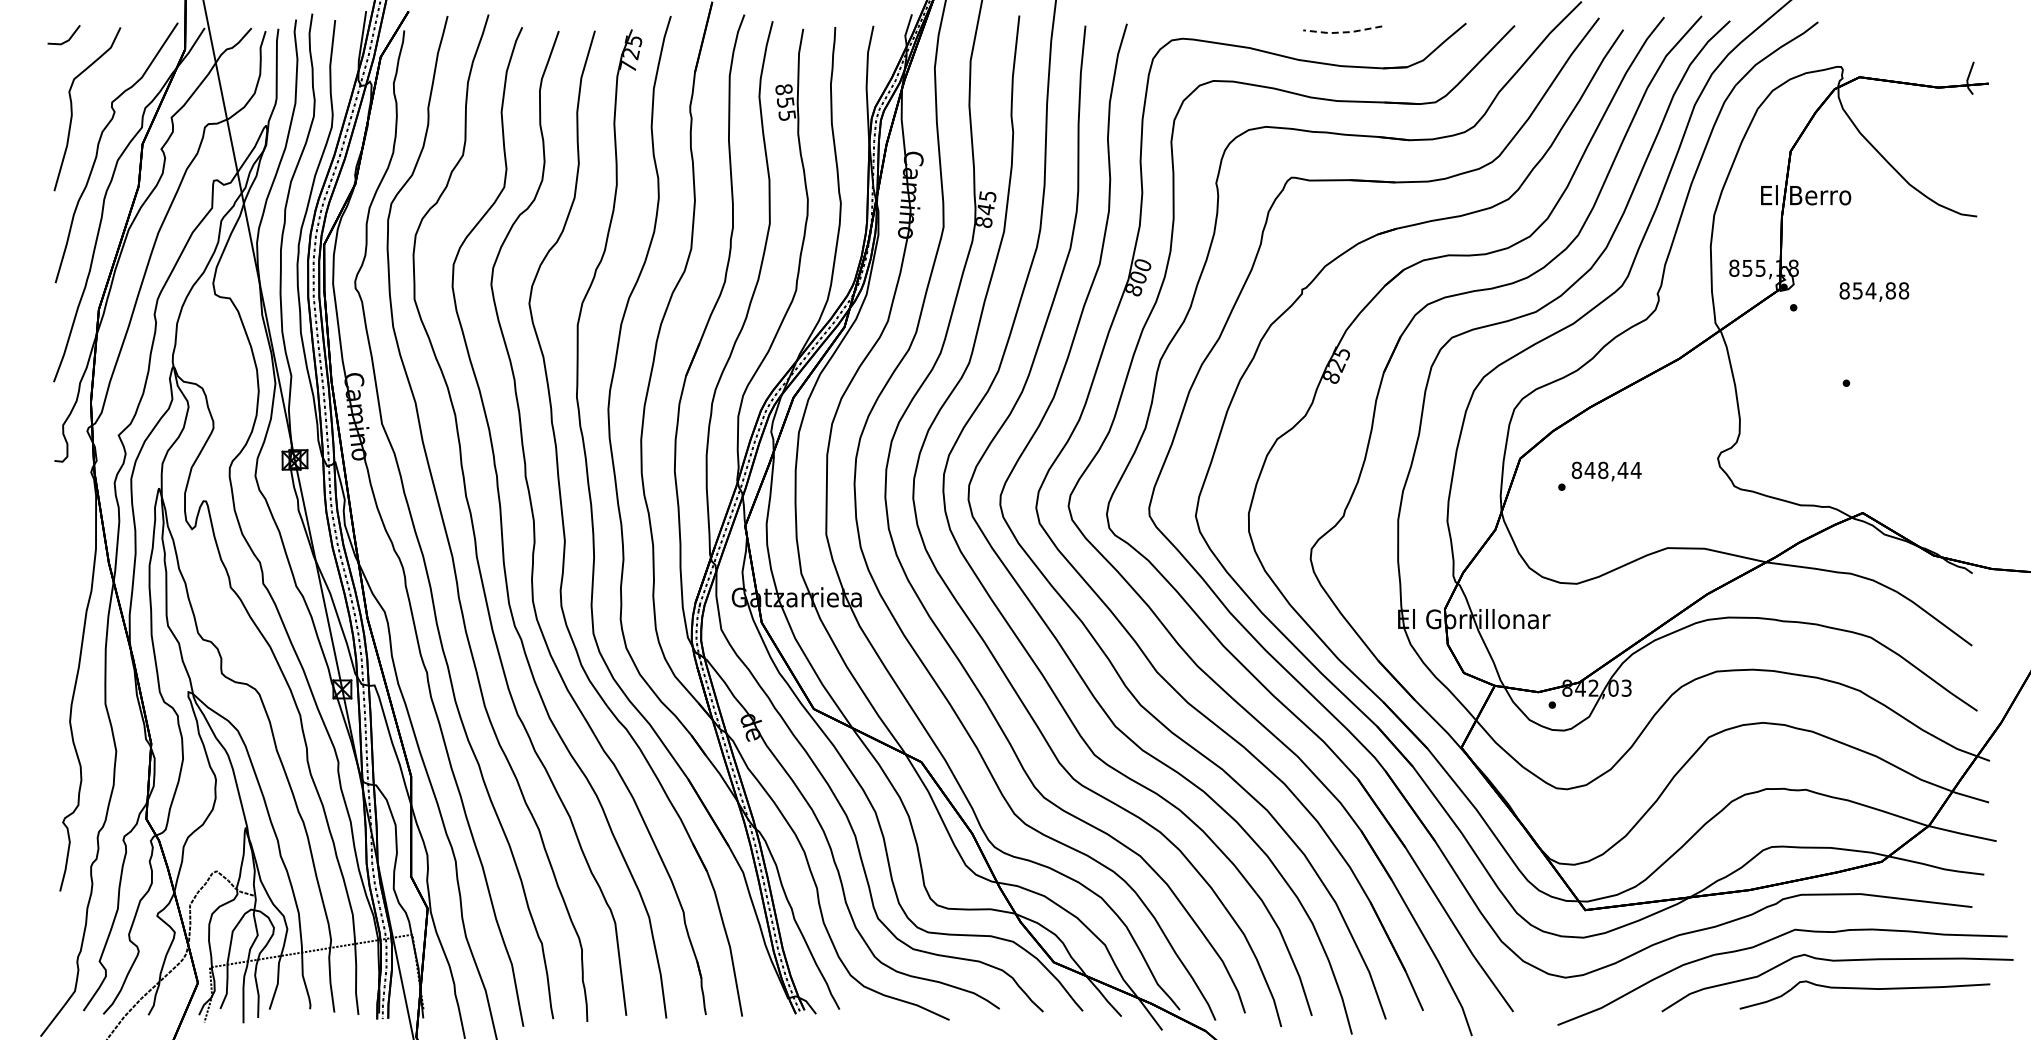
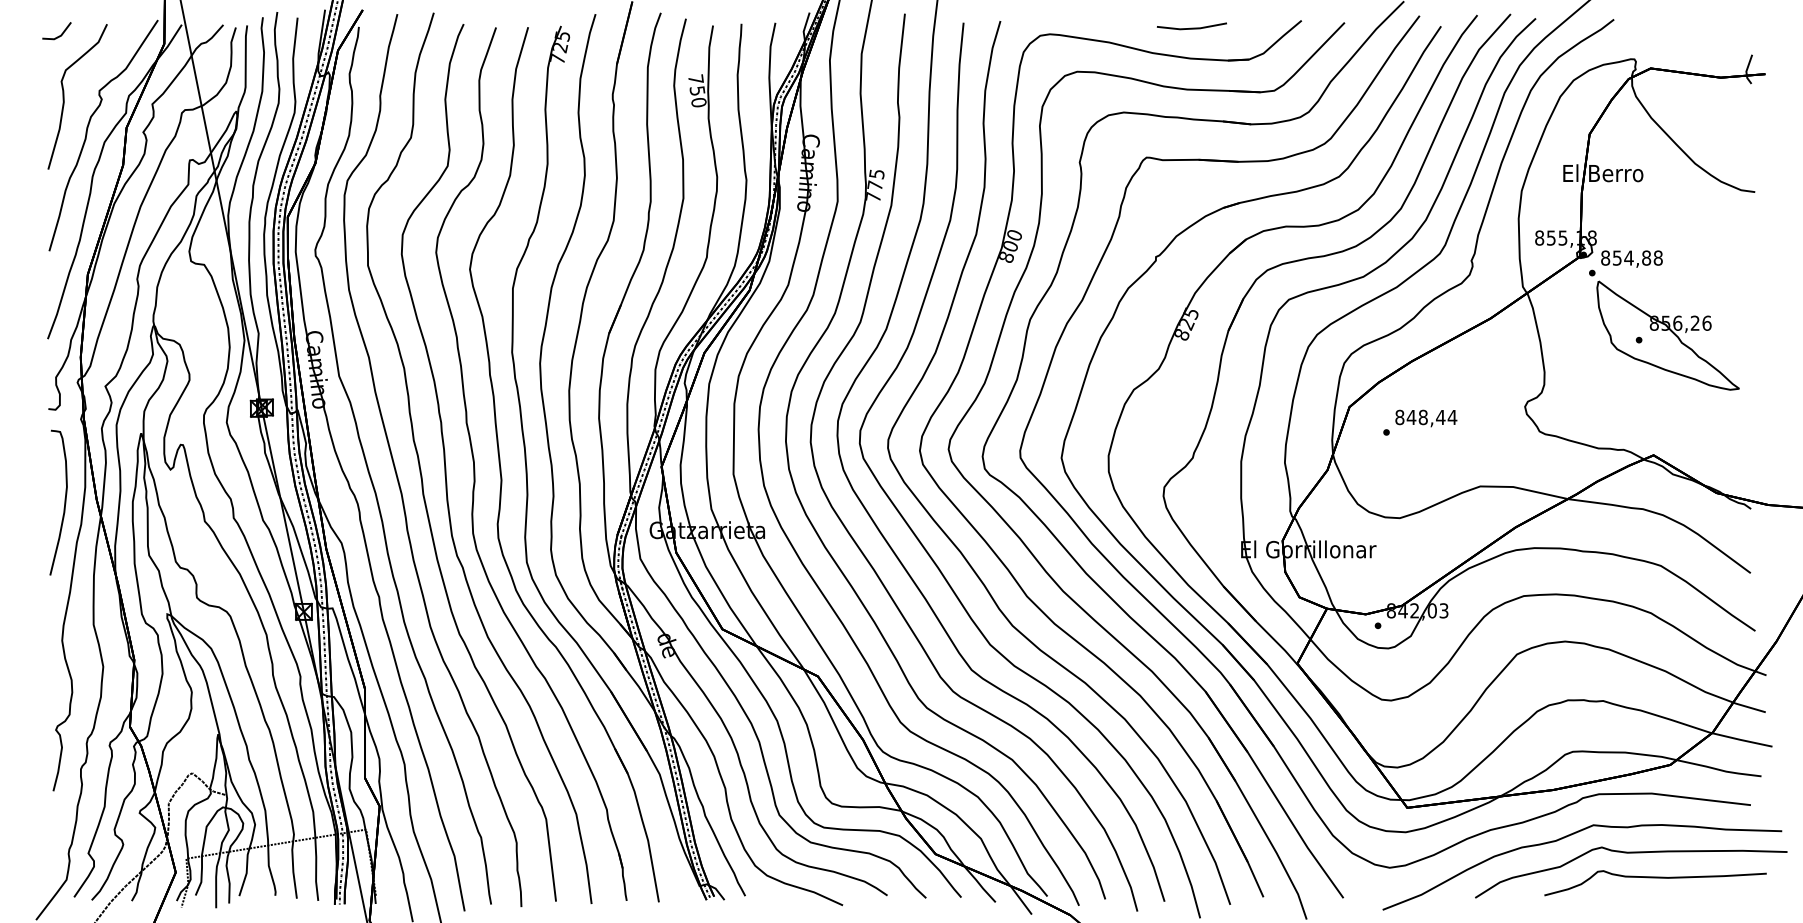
line: (1342, 32) -> (1191, 28), dashed -> solid
text: (785, 101) -> (697, 89), 855 -> 750
text: (984, 215) -> (873, 191), 845 -> 775
text: (1874, 291) -> (1632, 258), moved
part: (1878, 378) -> (1667, 335), added
curve: (72, 566) -> (64, 502), added

